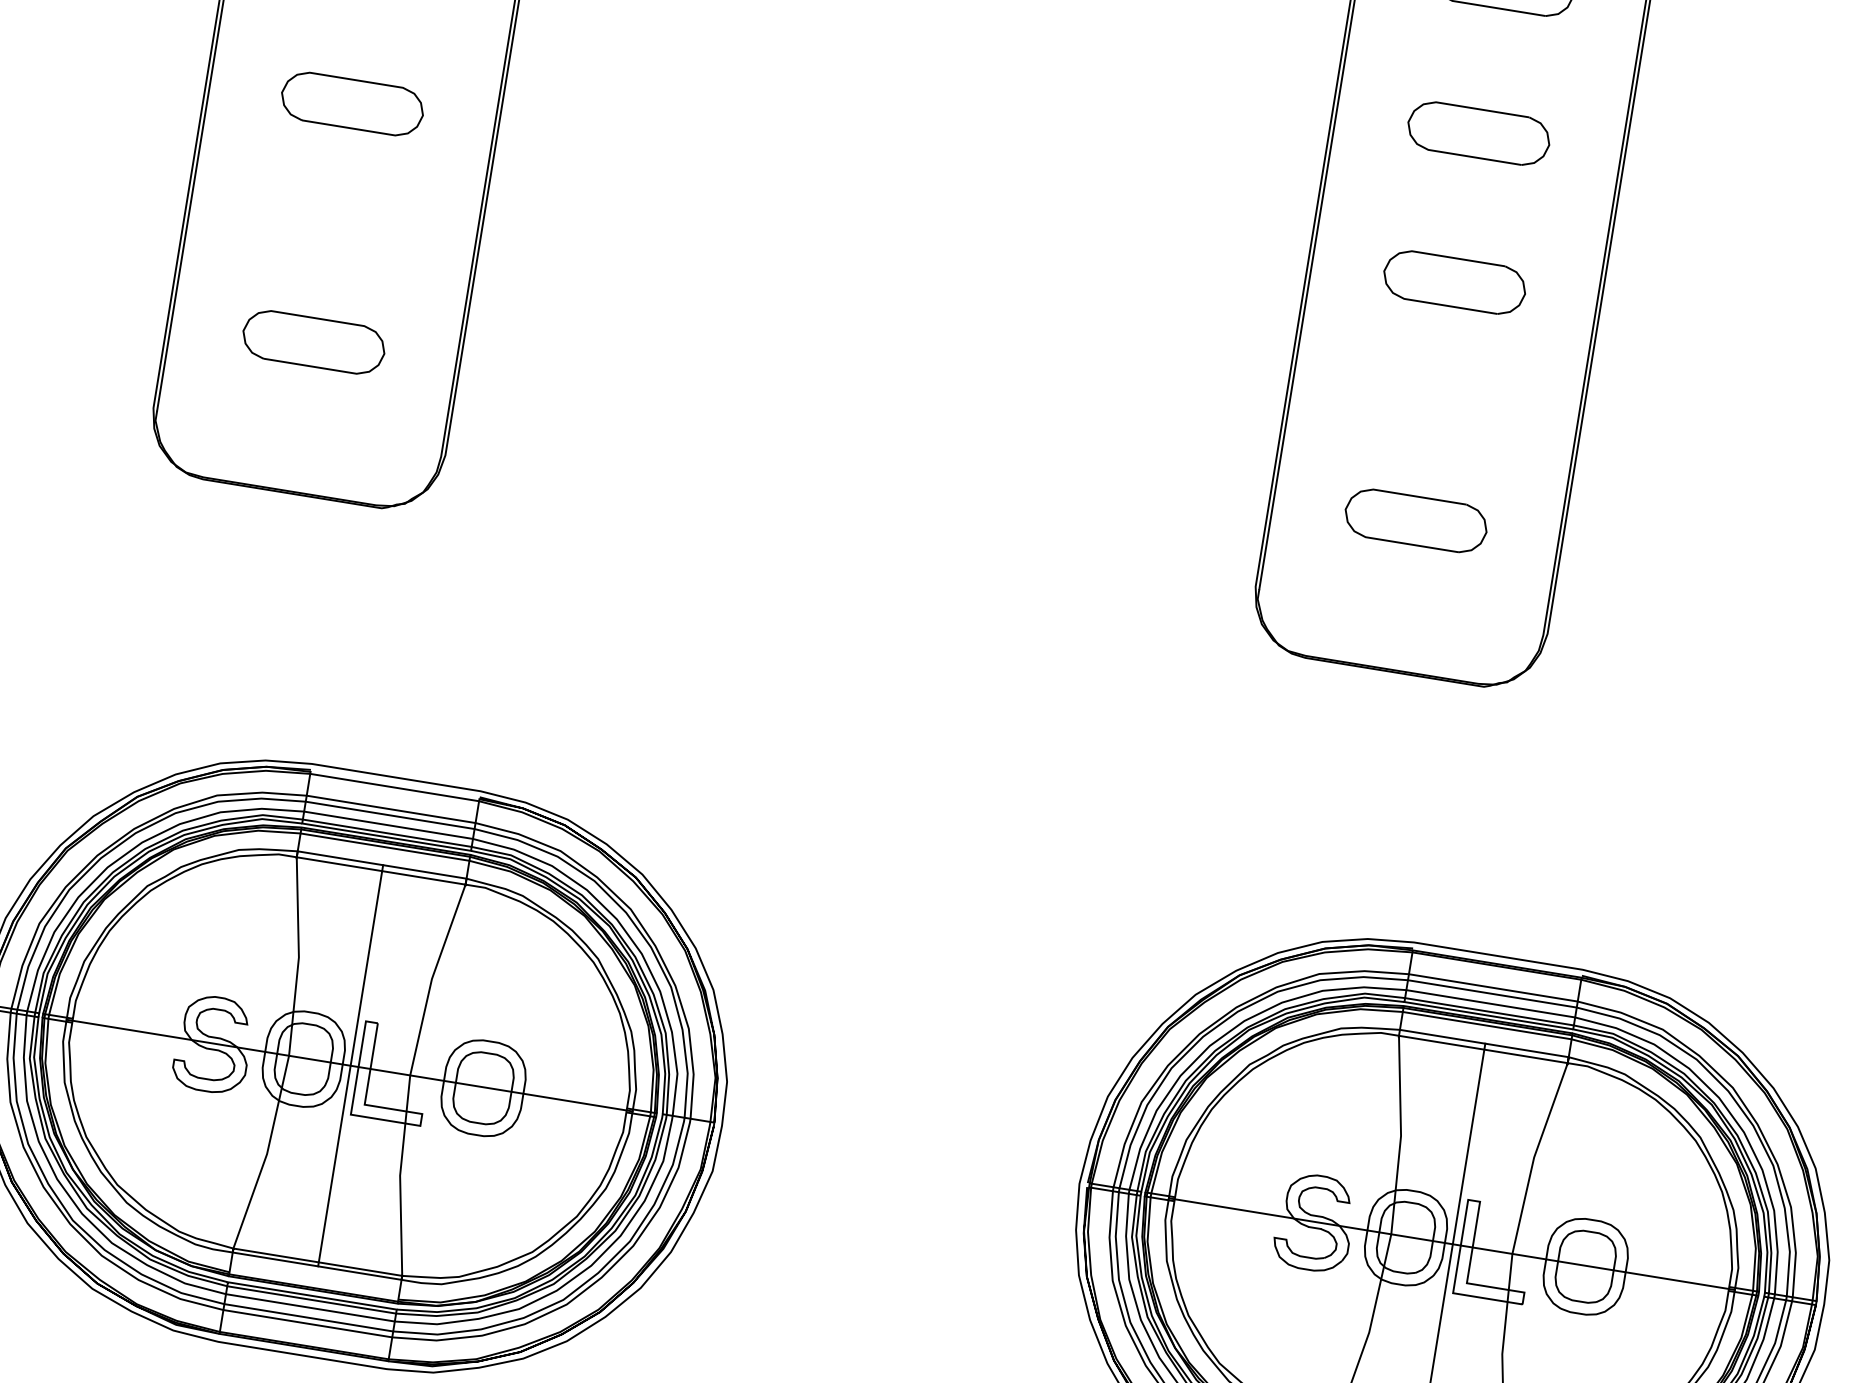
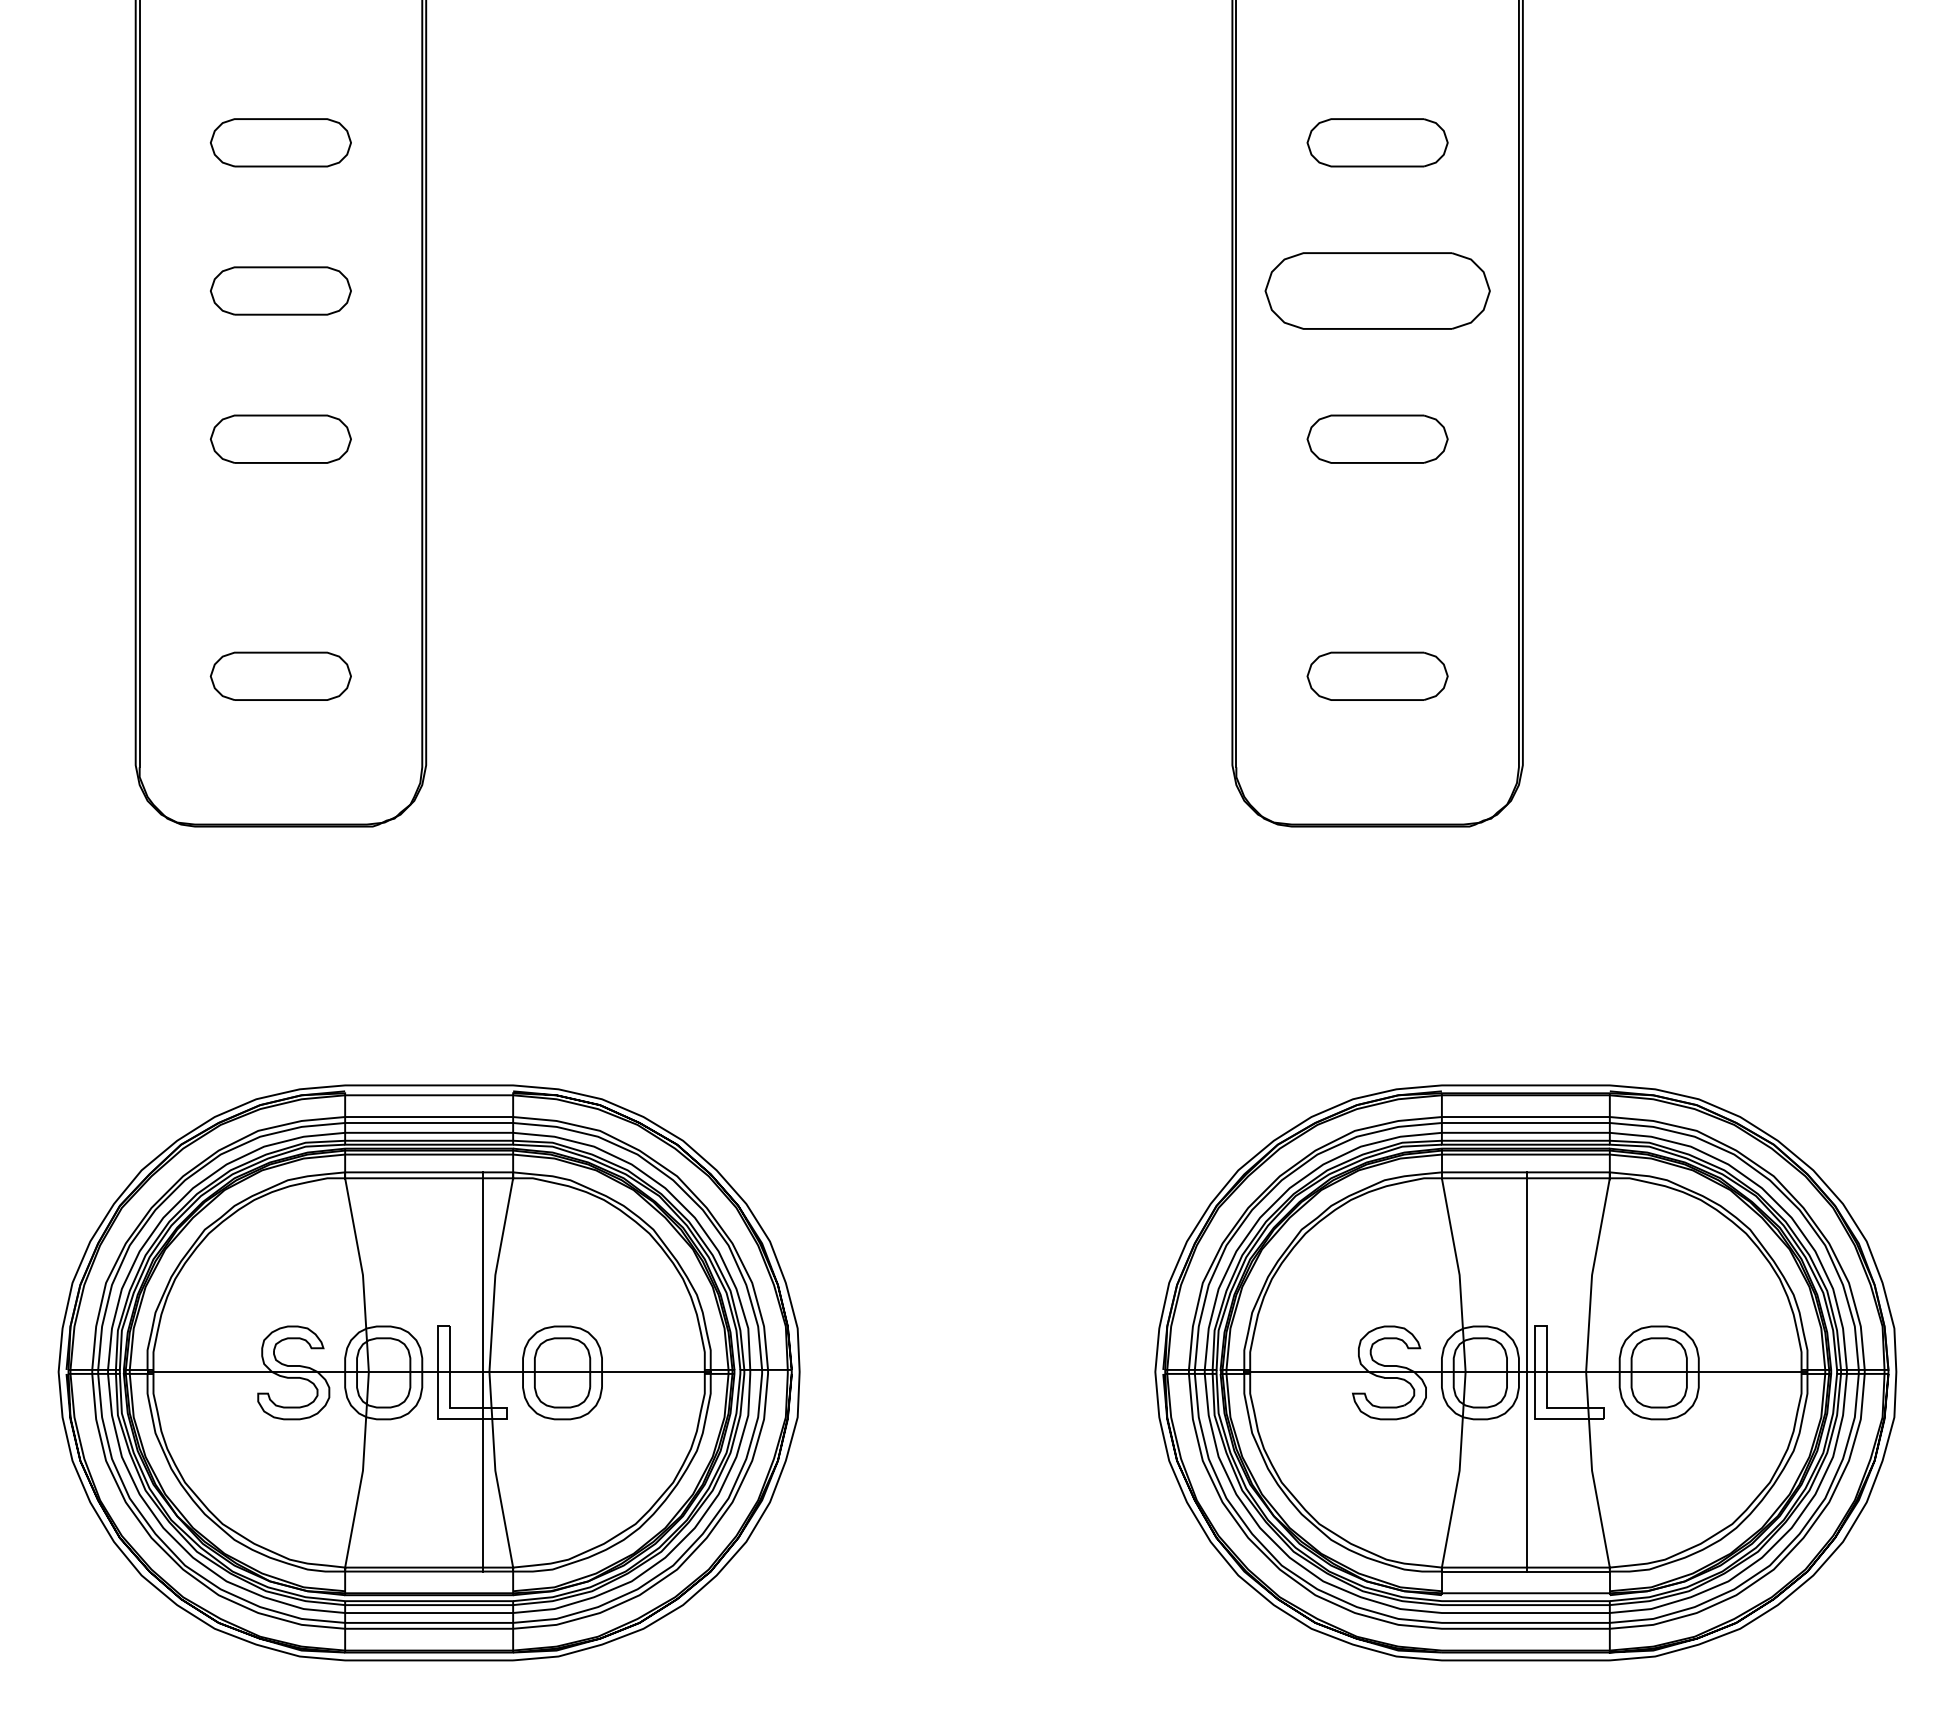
part: (1478, 133) -> (1377, 290), size x1.6
line: (351, 1065) -> (483, 1371), moved

